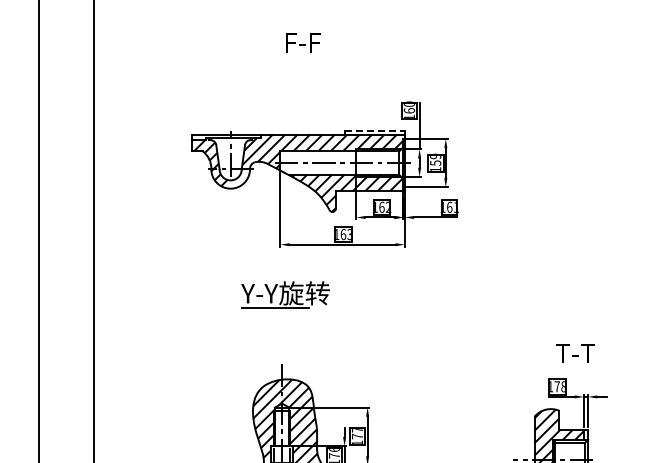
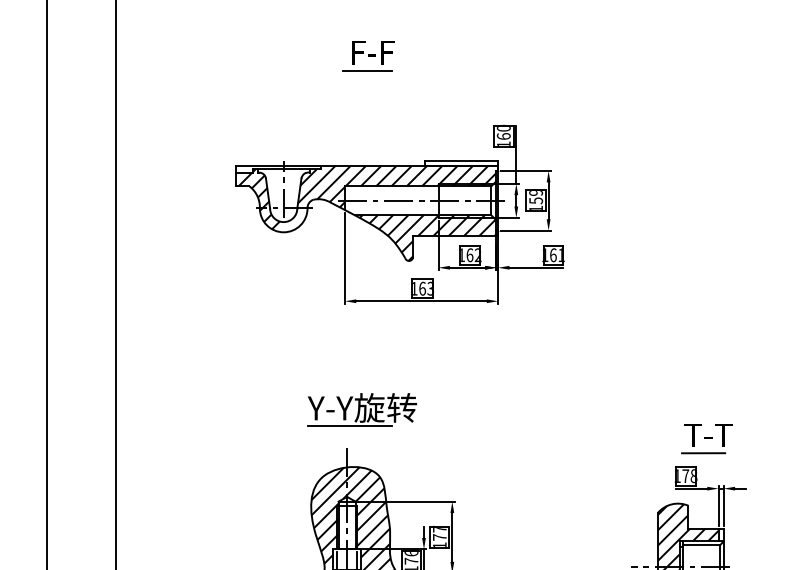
line: (298, 57) -> (367, 70), added
line: (375, 130) -> (462, 160), dashed -> solid
part: (285, 294) -> (362, 409), moved
line: (571, 368) -> (703, 453), added

